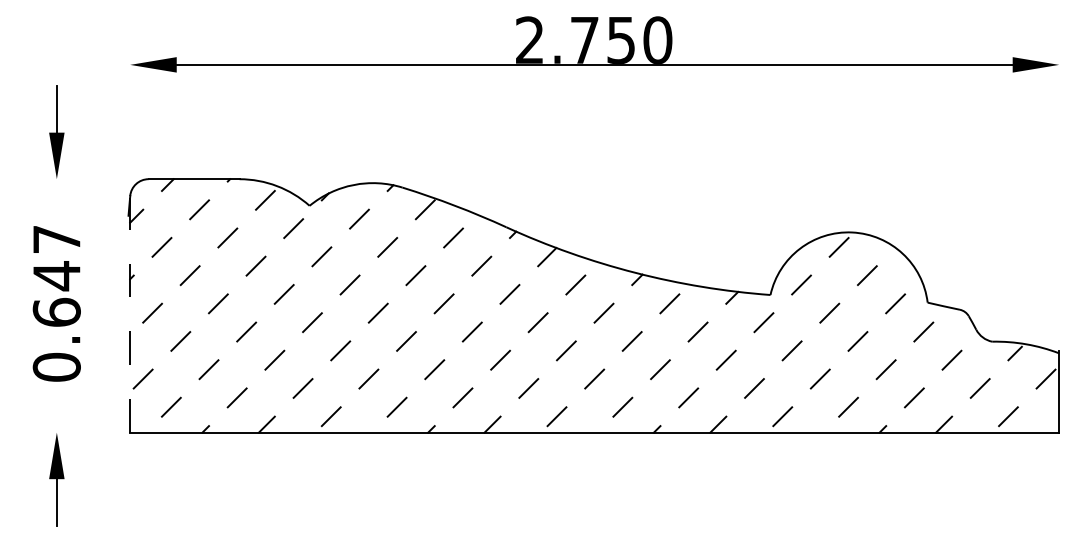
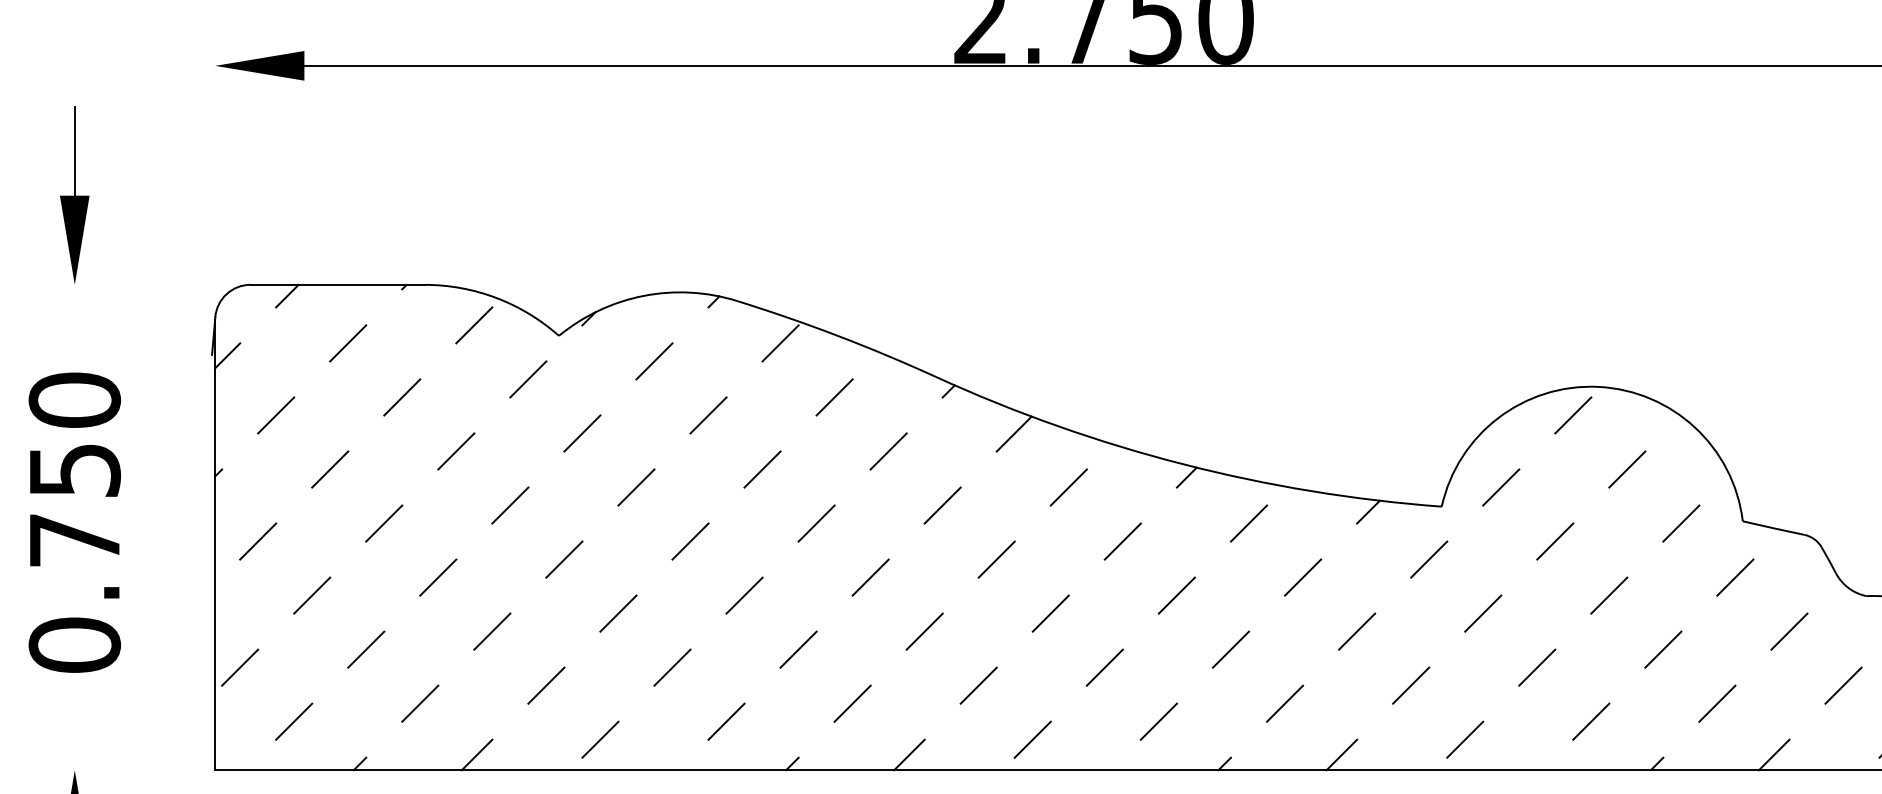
text: (56, 275) -> (74, 469), 0.647 -> 0.750
line: (130, 314) -> (215, 543), dashed -> solid

